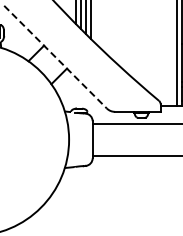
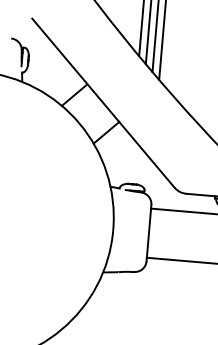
line: (55, 57) -> (103, 103), dashed -> solid

